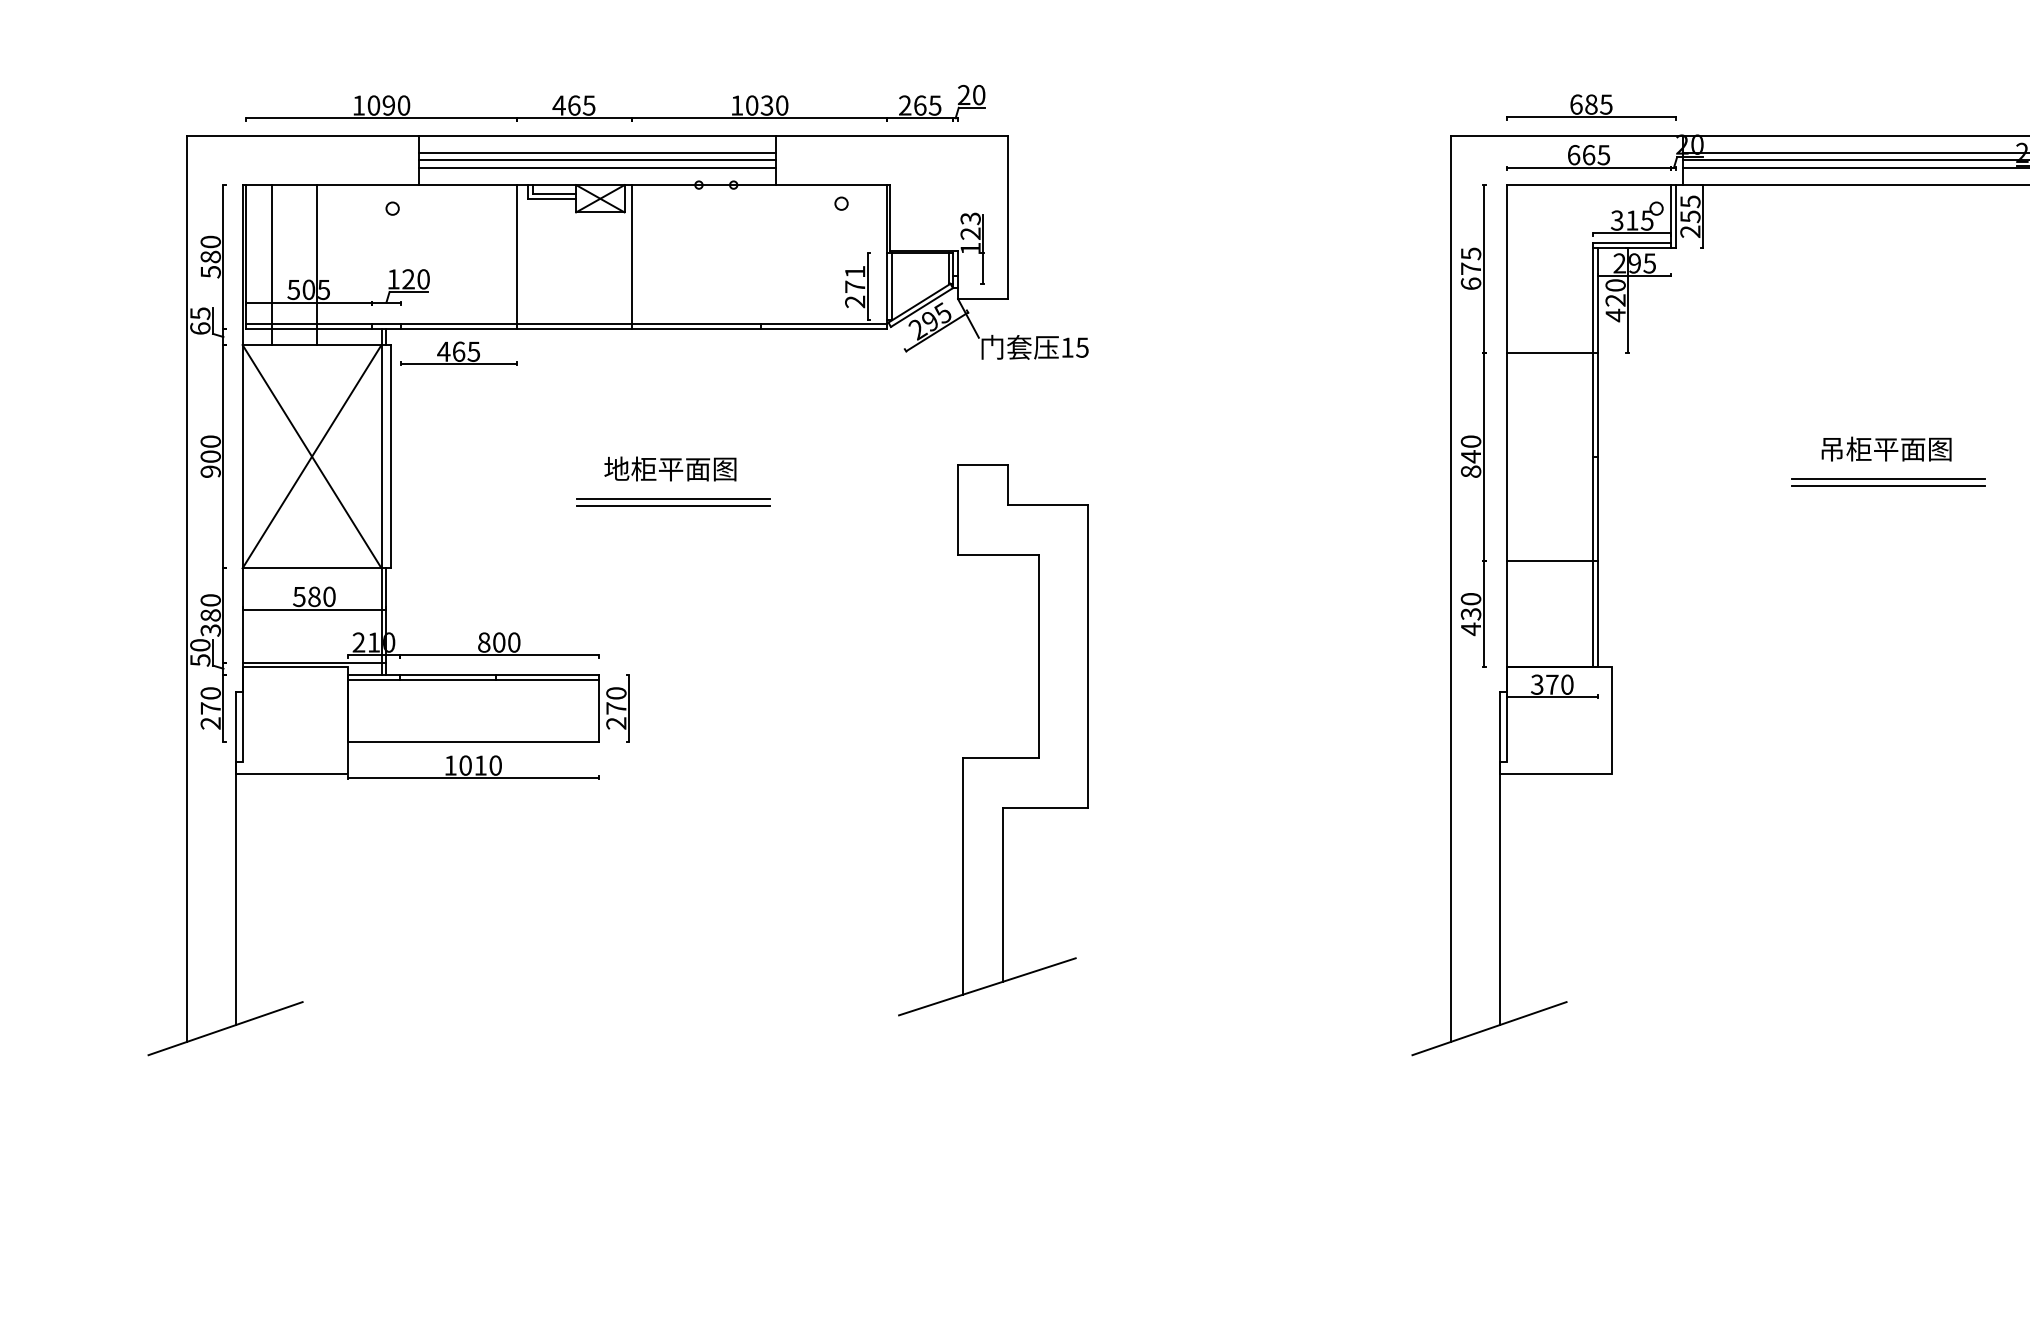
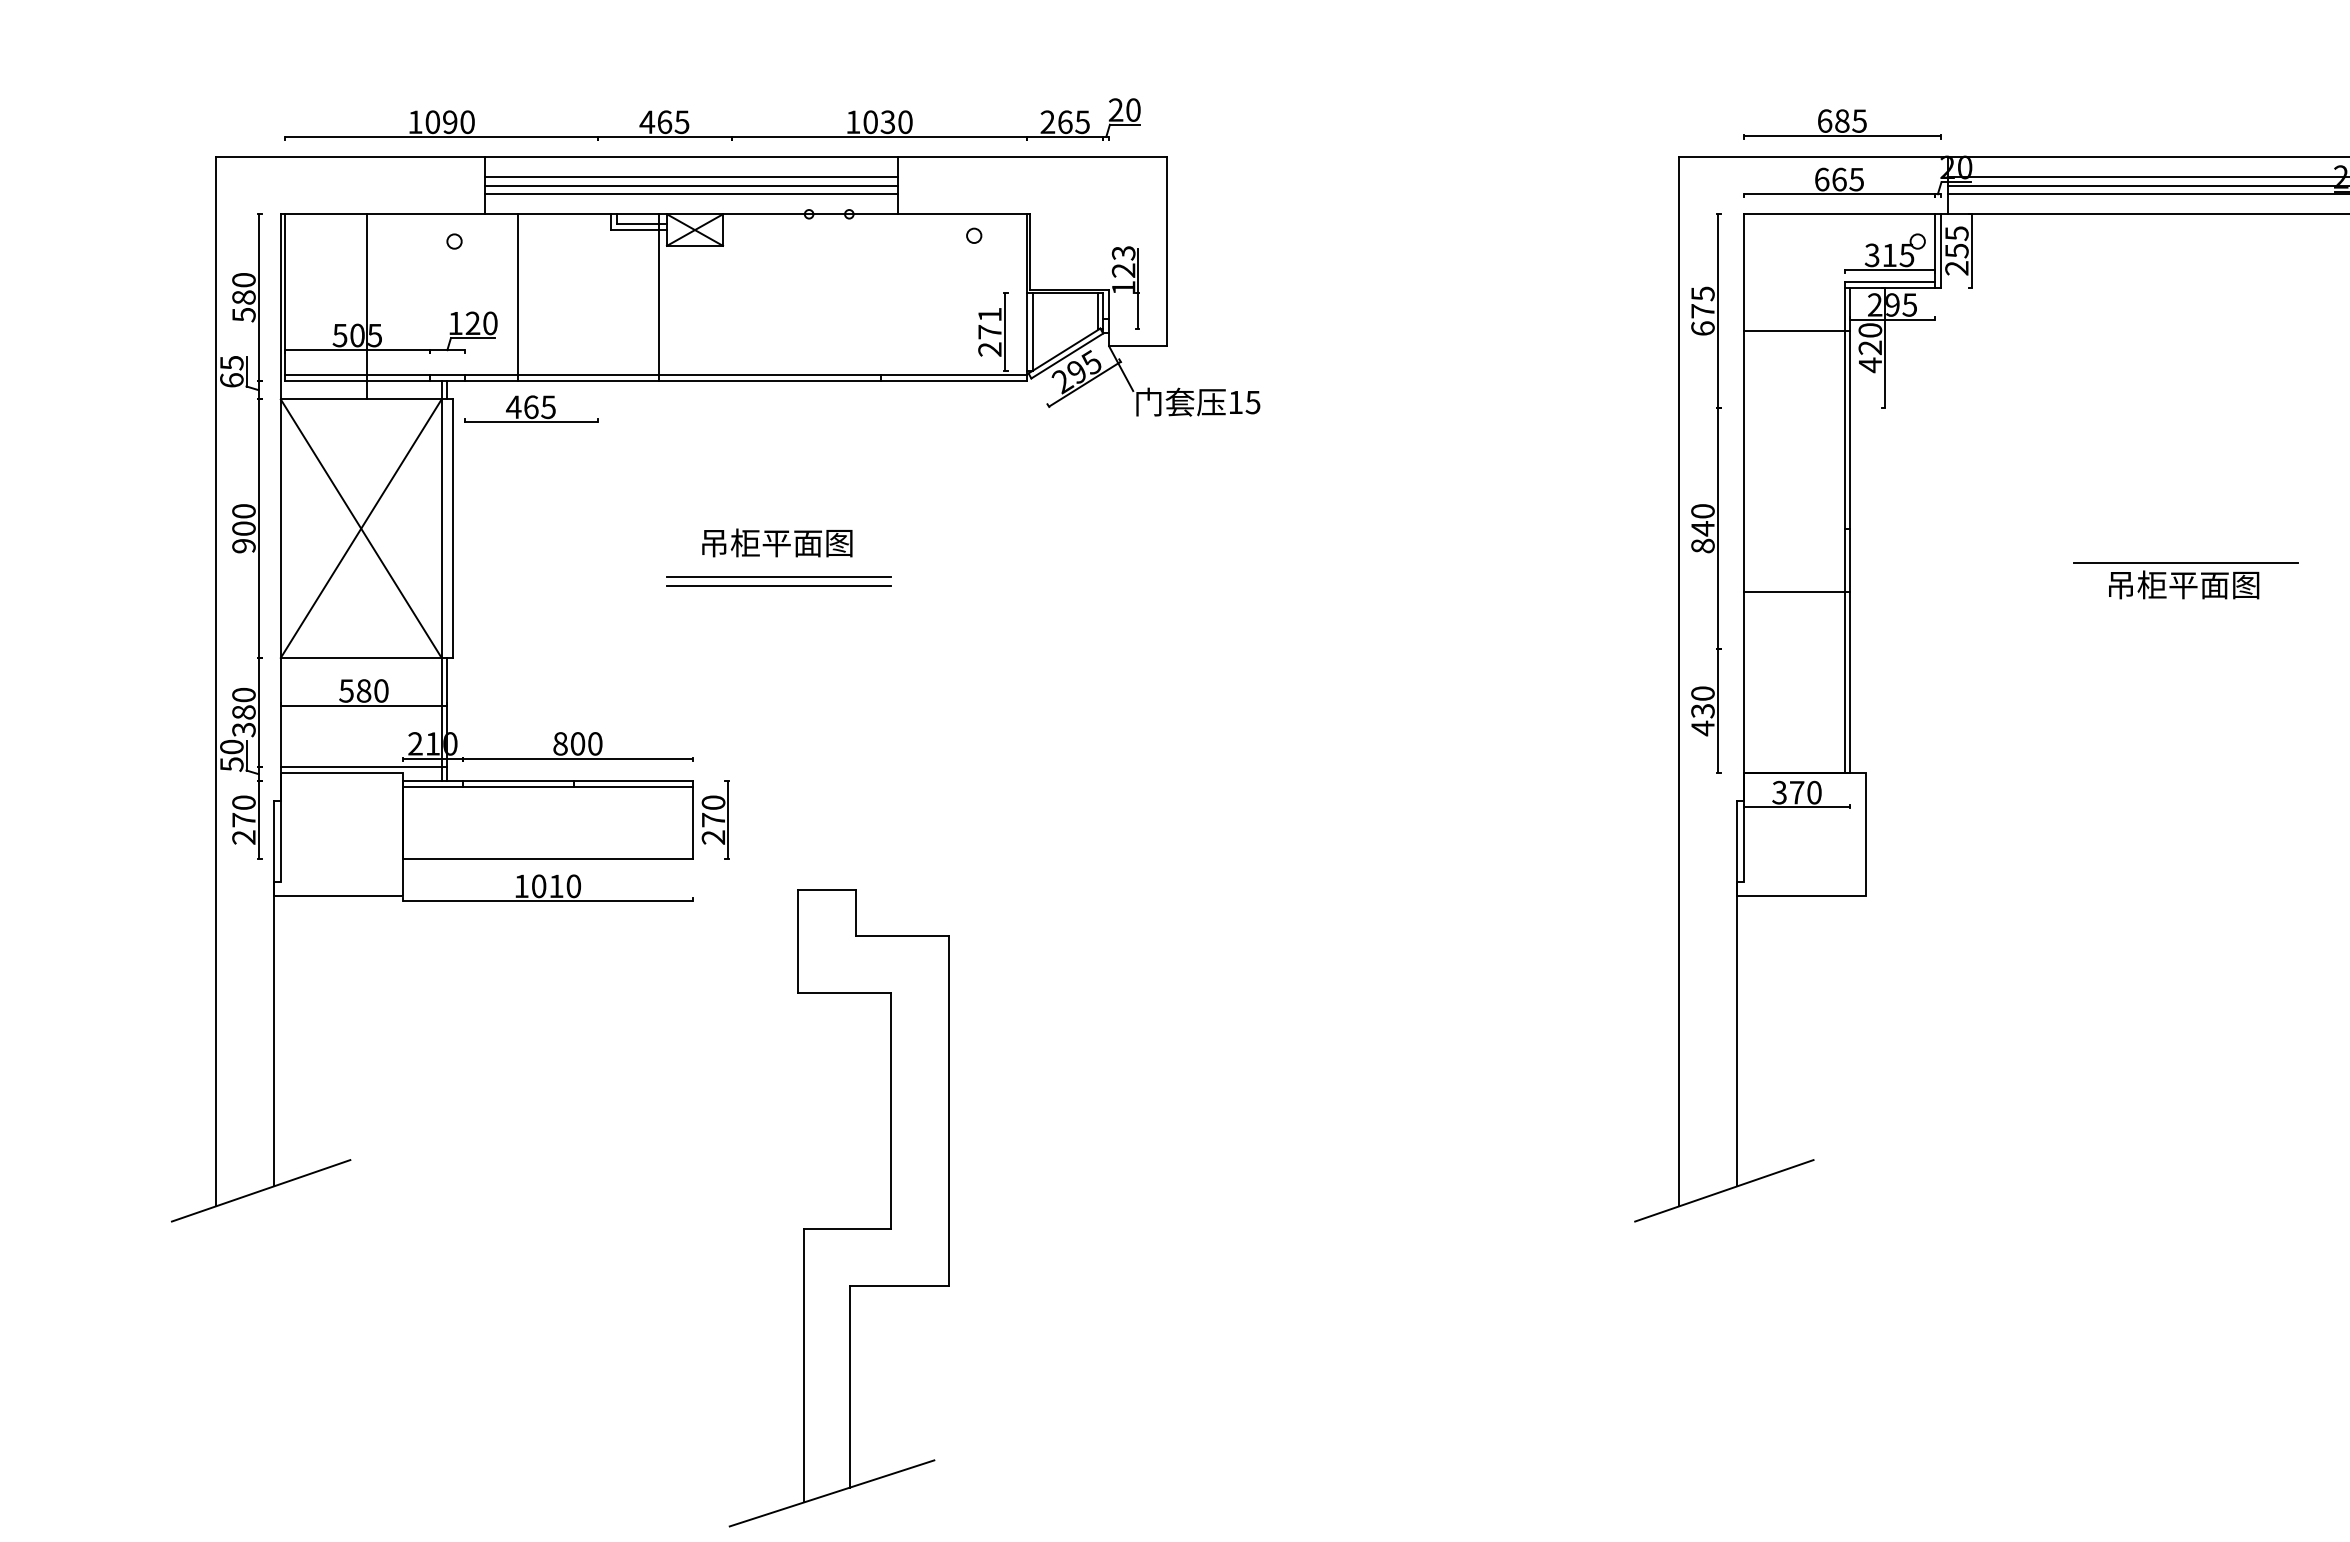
line: (517, 256) -> (518, 297), moved
line: (631, 256) -> (658, 297), moved
line: (272, 264) -> (315, 306), removed
line: (1552, 352) -> (1797, 331), moved
text: (1887, 448) -> (2184, 584), moved
text: (616, 468) -> (713, 542), 地柜平面图 -> 吊柜平面图
line: (1887, 478) -> (2185, 554), removed
line: (1552, 561) -> (1797, 592), moved
part: (992, 757) -> (838, 1228), moved

